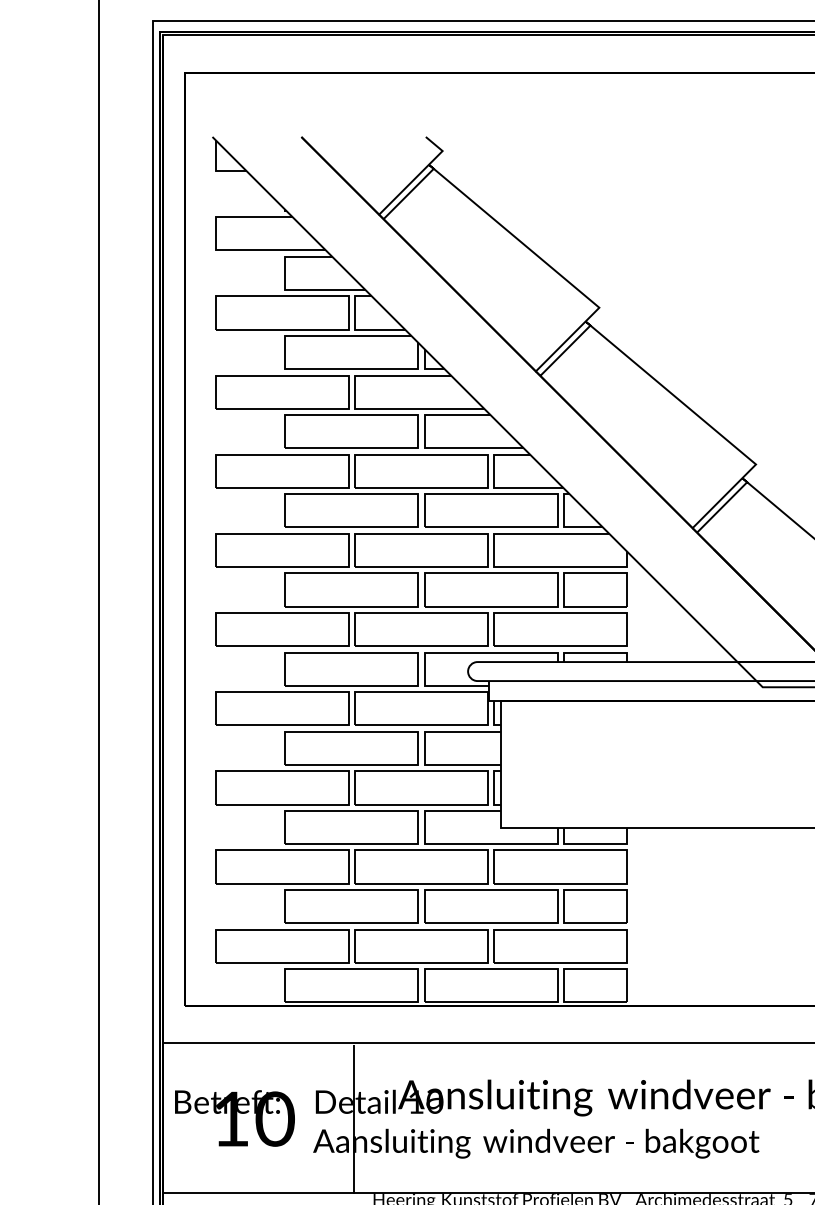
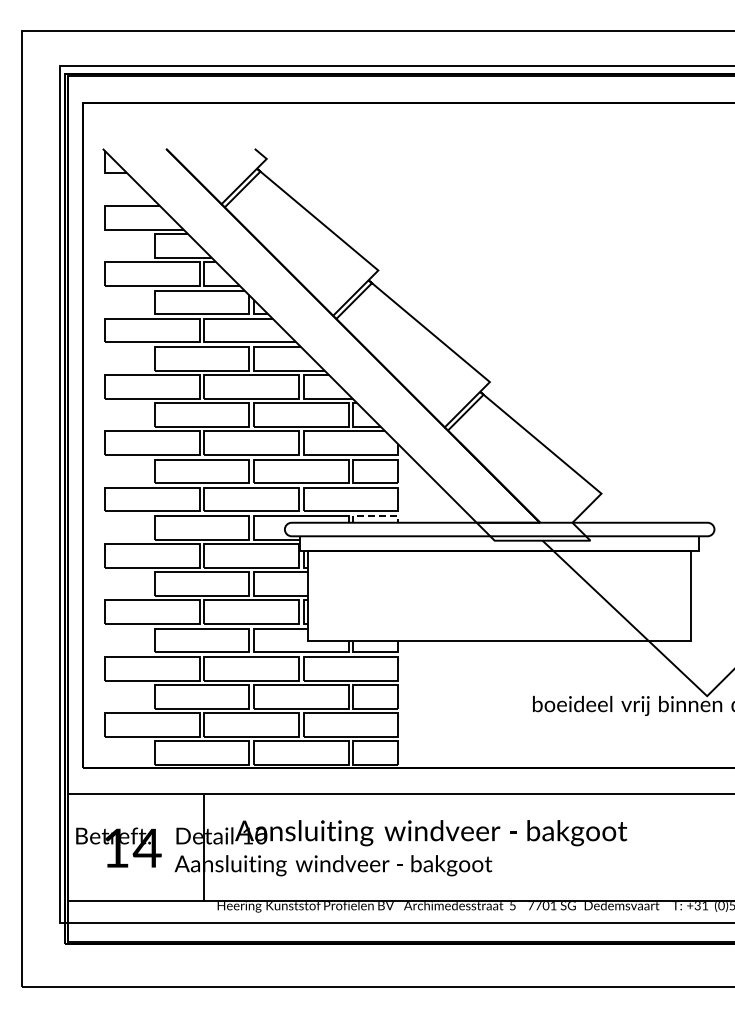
line: (595, 651) -> (375, 515), solid -> dashed
text: (273, 1118) -> (146, 847), 10 -> 14

